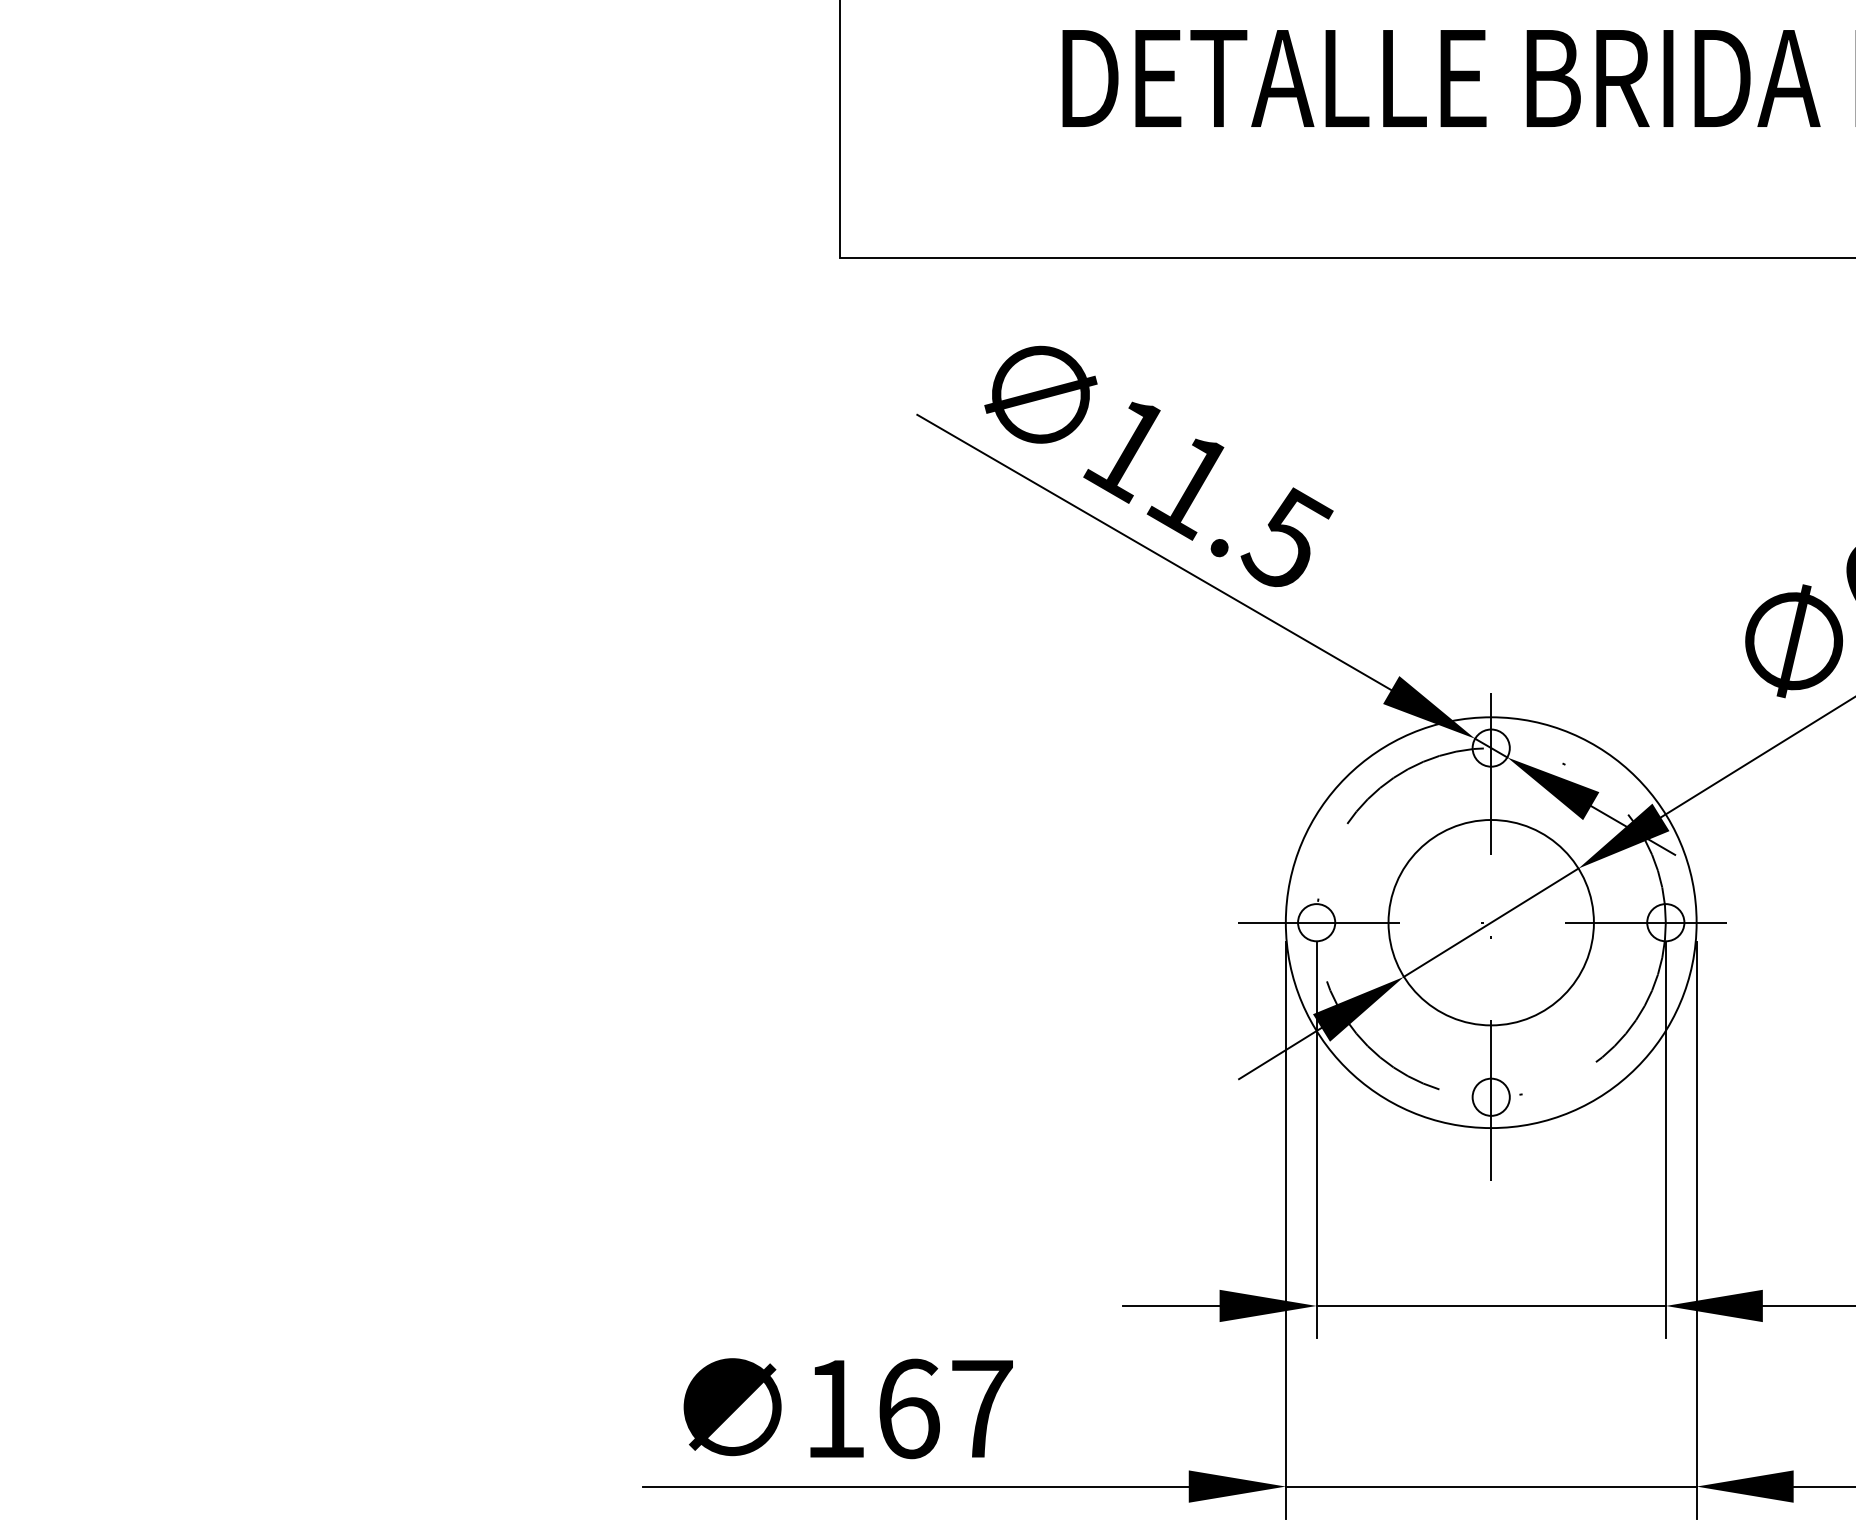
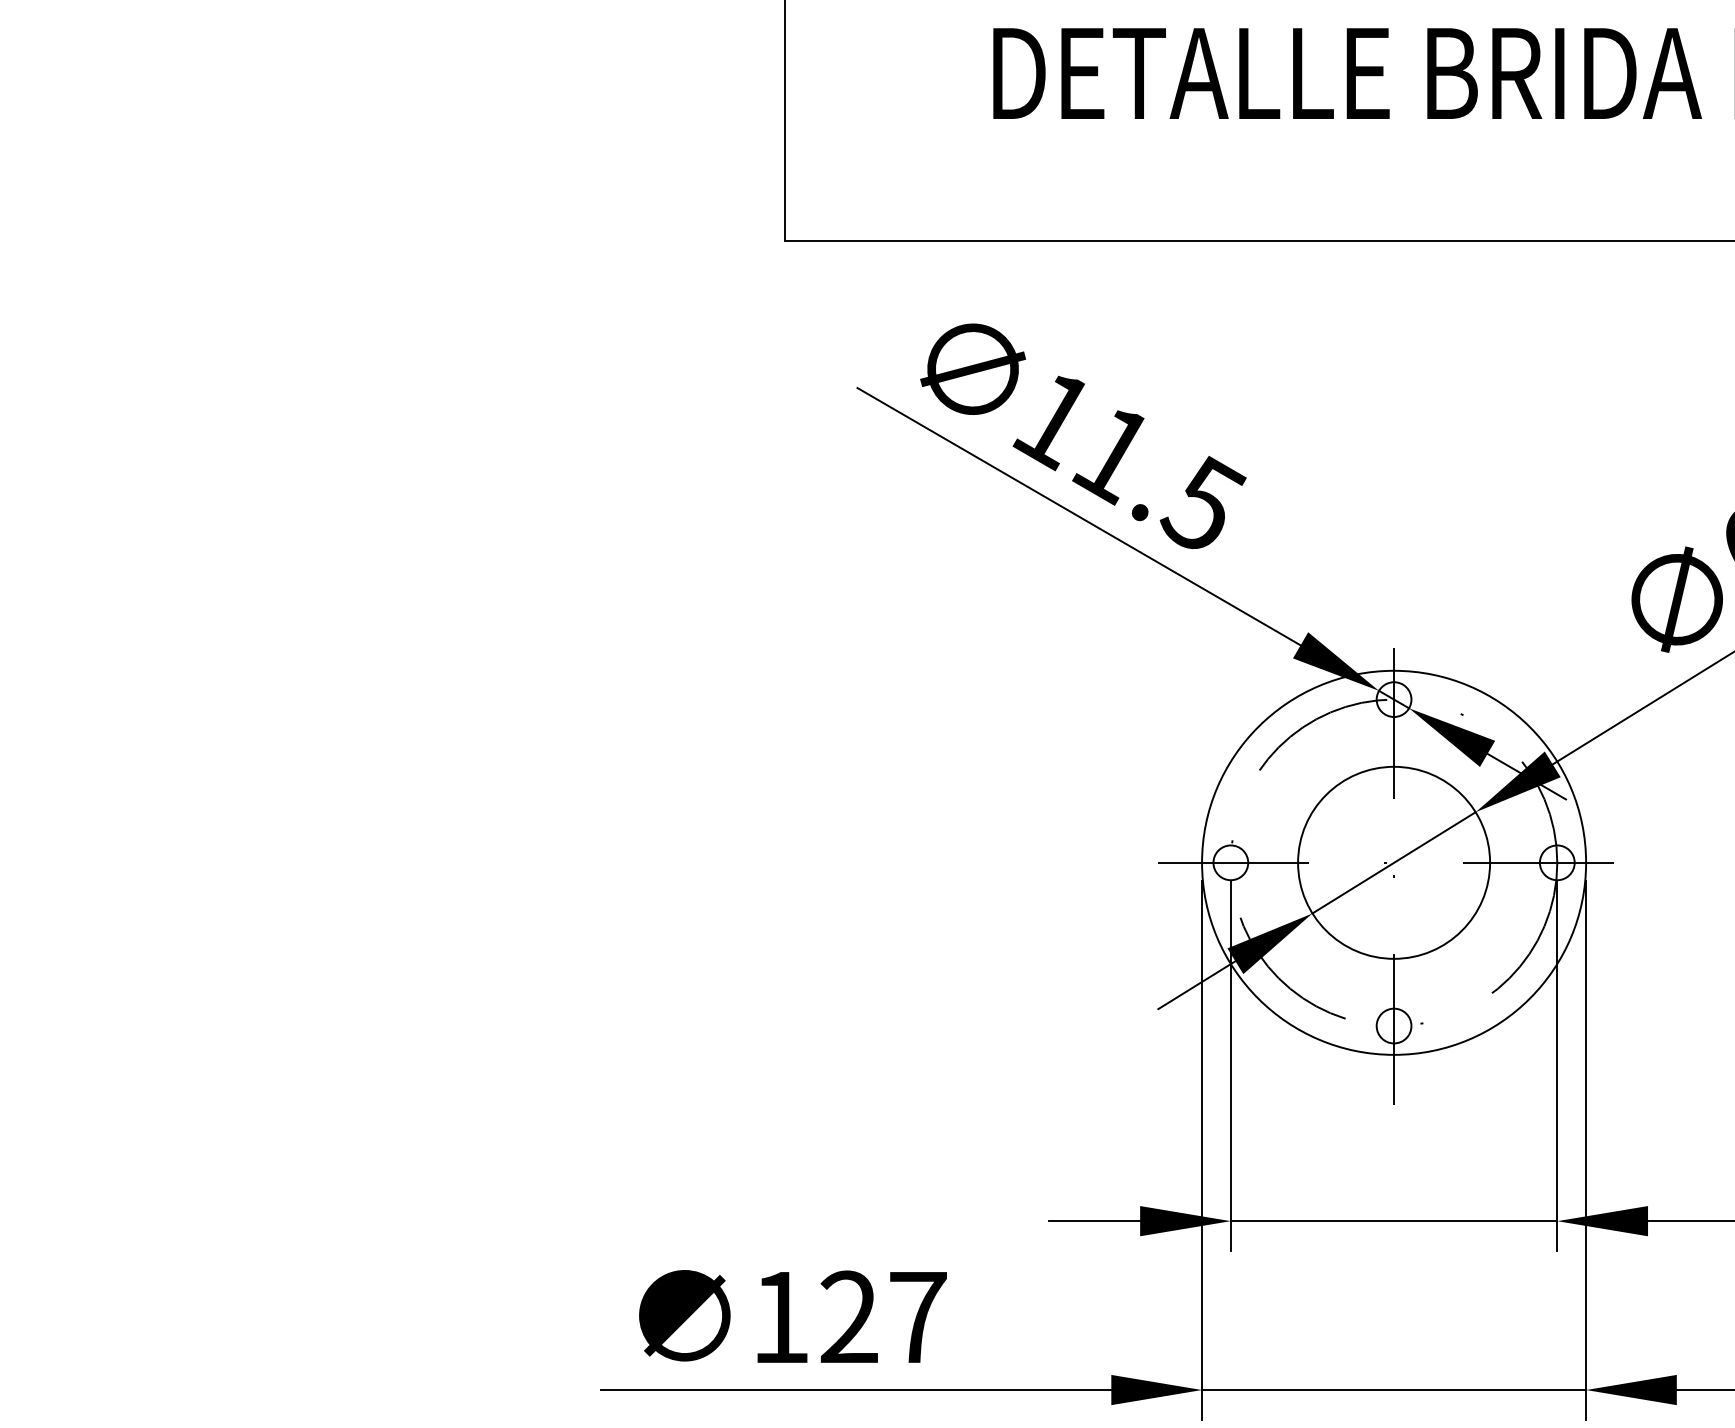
text: (908, 1409) -> (849, 1317), 167 -> 127

